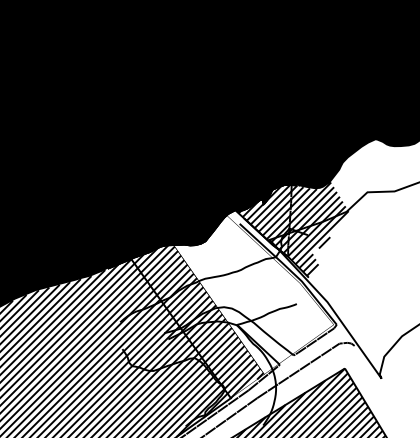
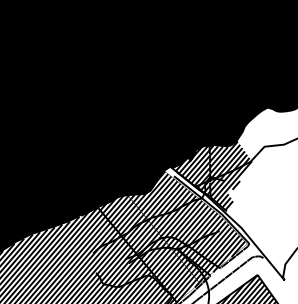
hatch: (252, 294) -> (187, 226), added

